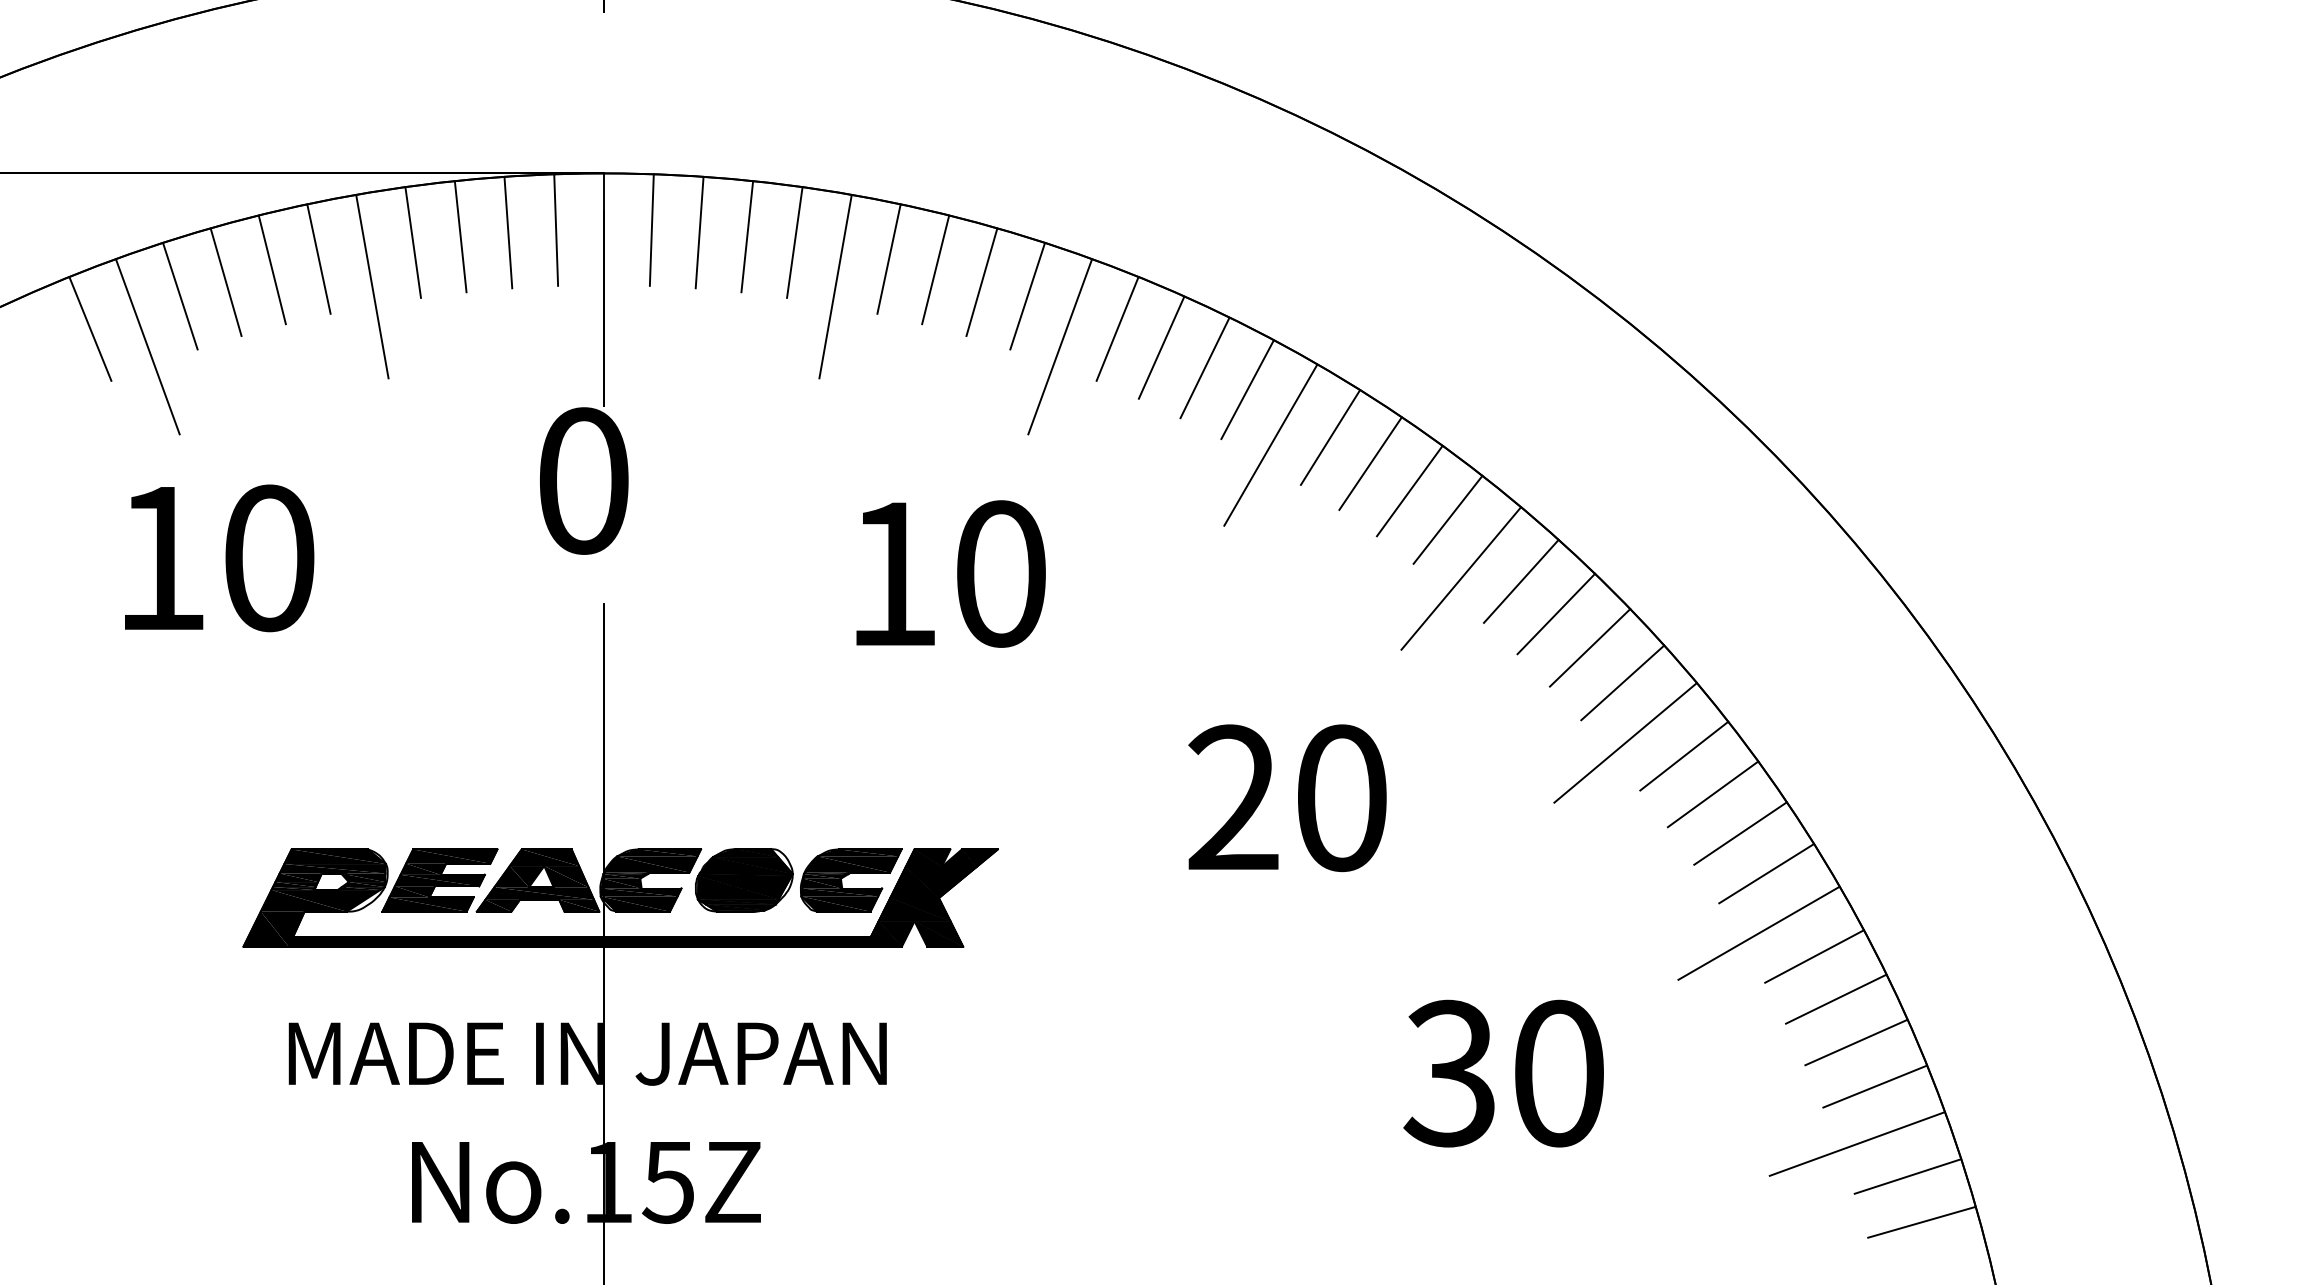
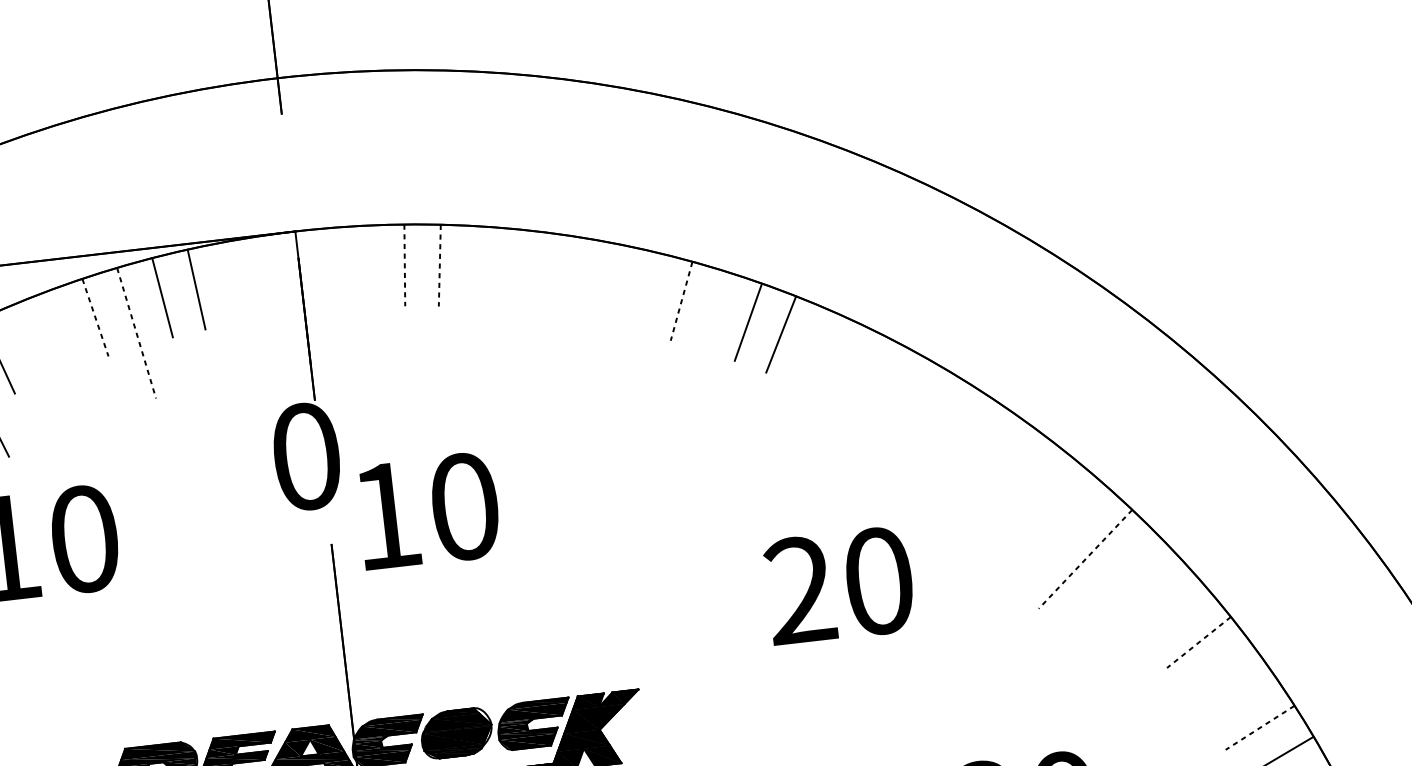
line: (556, 229) -> (265, 276), removed
line: (651, 229) -> (334, 268), removed
line: (508, 232) -> (230, 282), removed
line: (699, 232) -> (369, 266), removed
line: (747, 236) -> (404, 265), solid -> dashed
line: (794, 242) -> (439, 265), solid -> dashed
line: (888, 258) -> (509, 269), removed
line: (318, 259) -> (95, 318), solid -> dashed
line: (271, 269) -> (61, 329), removed
line: (935, 269) -> (544, 273), removed
line: (225, 282) -> (29, 342), removed
line: (981, 282) -> (578, 278), removed
line: (835, 286) -> (473, 294), removed
line: (372, 287) -> (136, 333), solid -> dashed
line: (1027, 296) -> (613, 285), removed
line: (1117, 329) -> (681, 301), solid -> dashed
line: (1060, 346) -> (641, 318), removed
line: (1161, 347) -> (715, 311), removed
line: (1330, 437) -> (845, 362), removed
line: (1270, 444) -> (802, 372), removed
line: (1370, 463) -> (876, 377), removed
line: (1409, 490) -> (907, 394), removed
line: (1447, 519) -> (937, 412), removed
text: (950, 573) -> (428, 510), moved
line: (1461, 578) -> (952, 453), removed
line: (1520, 580) -> (995, 450), removed
line: (1556, 613) -> (1024, 471), removed
line: (1589, 647) -> (1051, 493), removed
line: (1622, 682) -> (1078, 515), removed
line: (1625, 743) -> (1085, 559), solid -> dashed
line: (1684, 755) -> (1129, 563), removed
line: (1712, 794) -> (1152, 589), removed
text: (1287, 798) -> (839, 586), moved
line: (1740, 833) -> (1176, 615), removed
line: (1766, 873) -> (1198, 642), solid -> dashed
line: (1758, 932) -> (1198, 685), removed
line: (1814, 956) -> (1240, 698), removed
line: (1836, 999) -> (1260, 728), solid -> dashed

